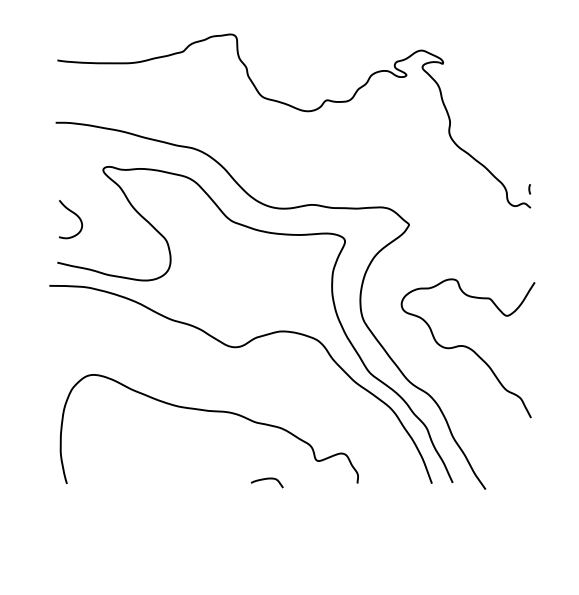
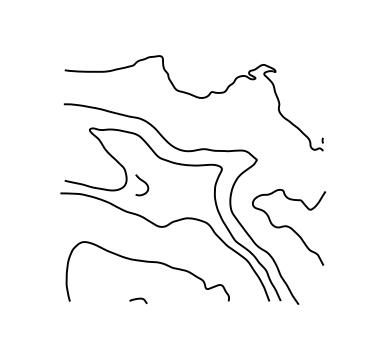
curve: (75, 216) -> (144, 183), moved
curve: (267, 480) -> (138, 299), moved

